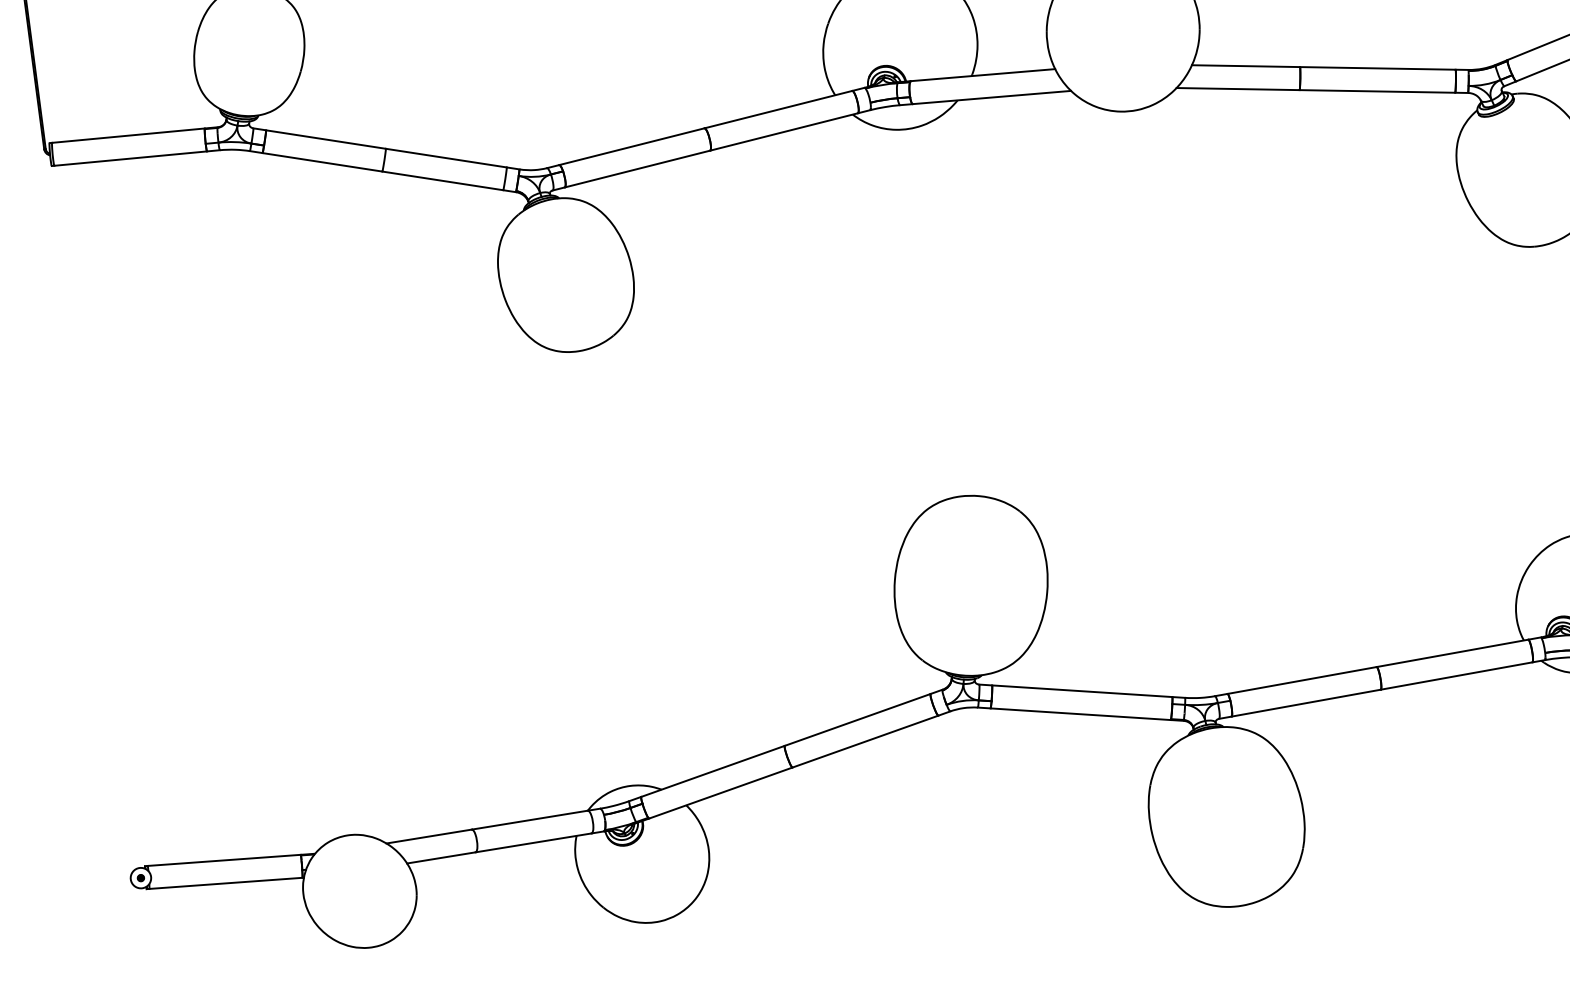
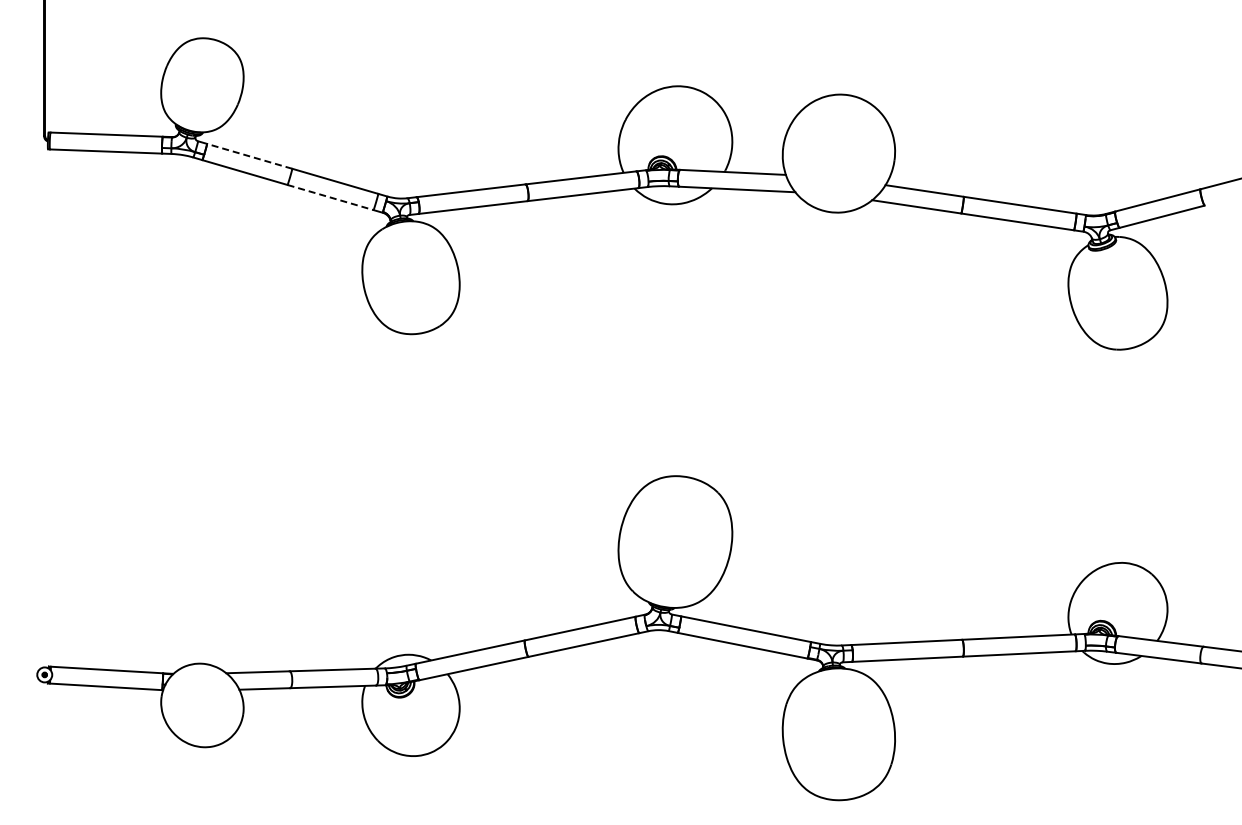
line: (325, 139) -> (249, 156), solid -> dashed
line: (442, 180) -> (330, 197), solid -> dashed

